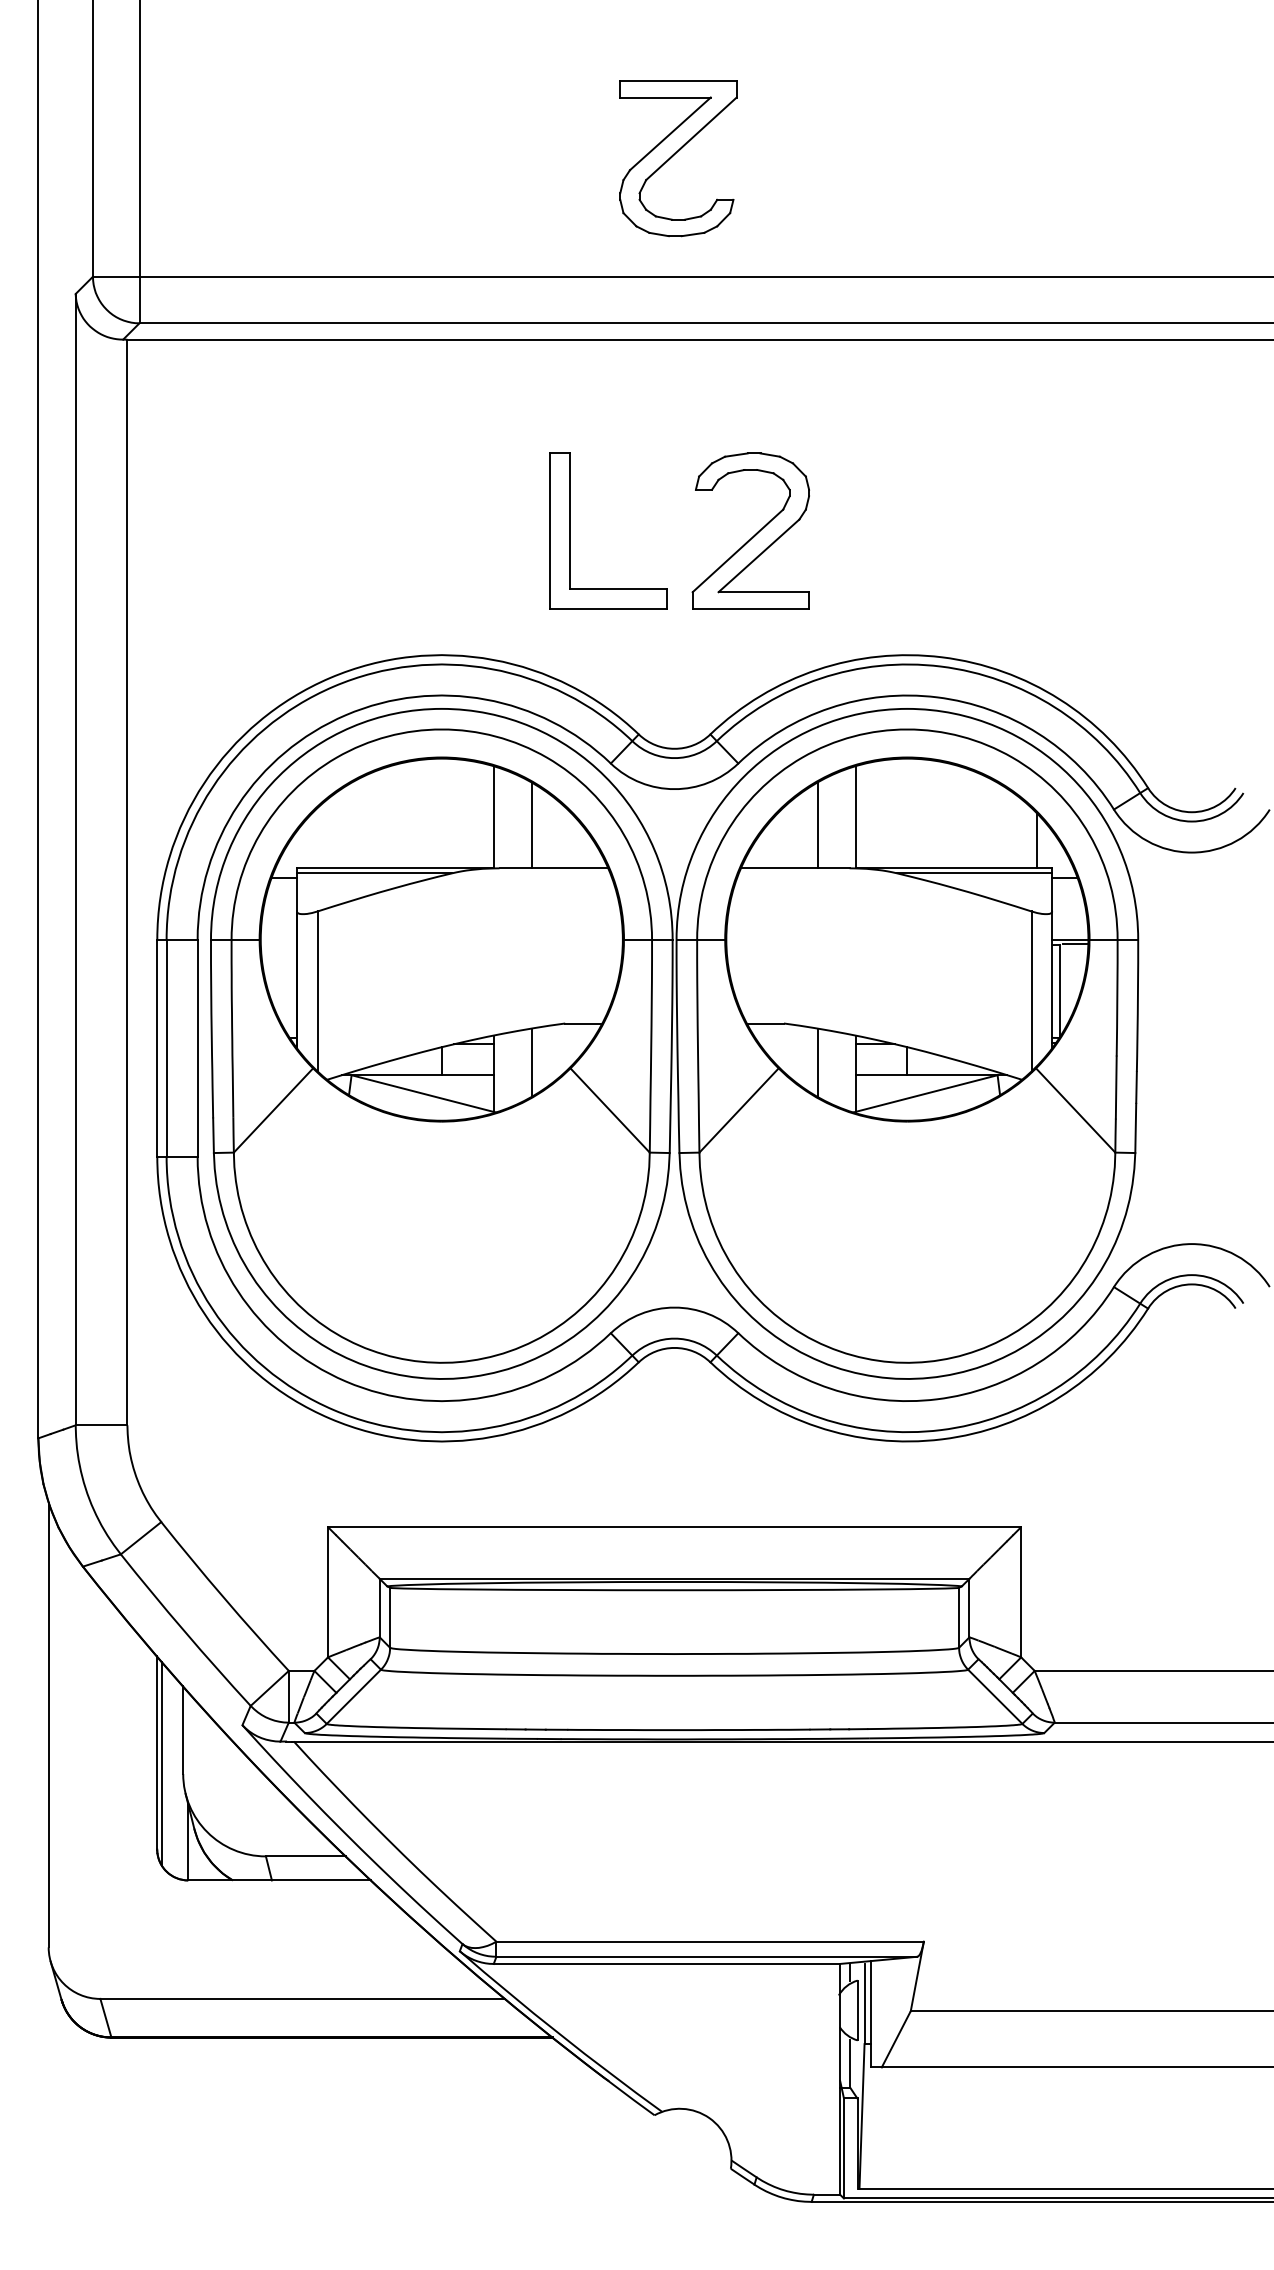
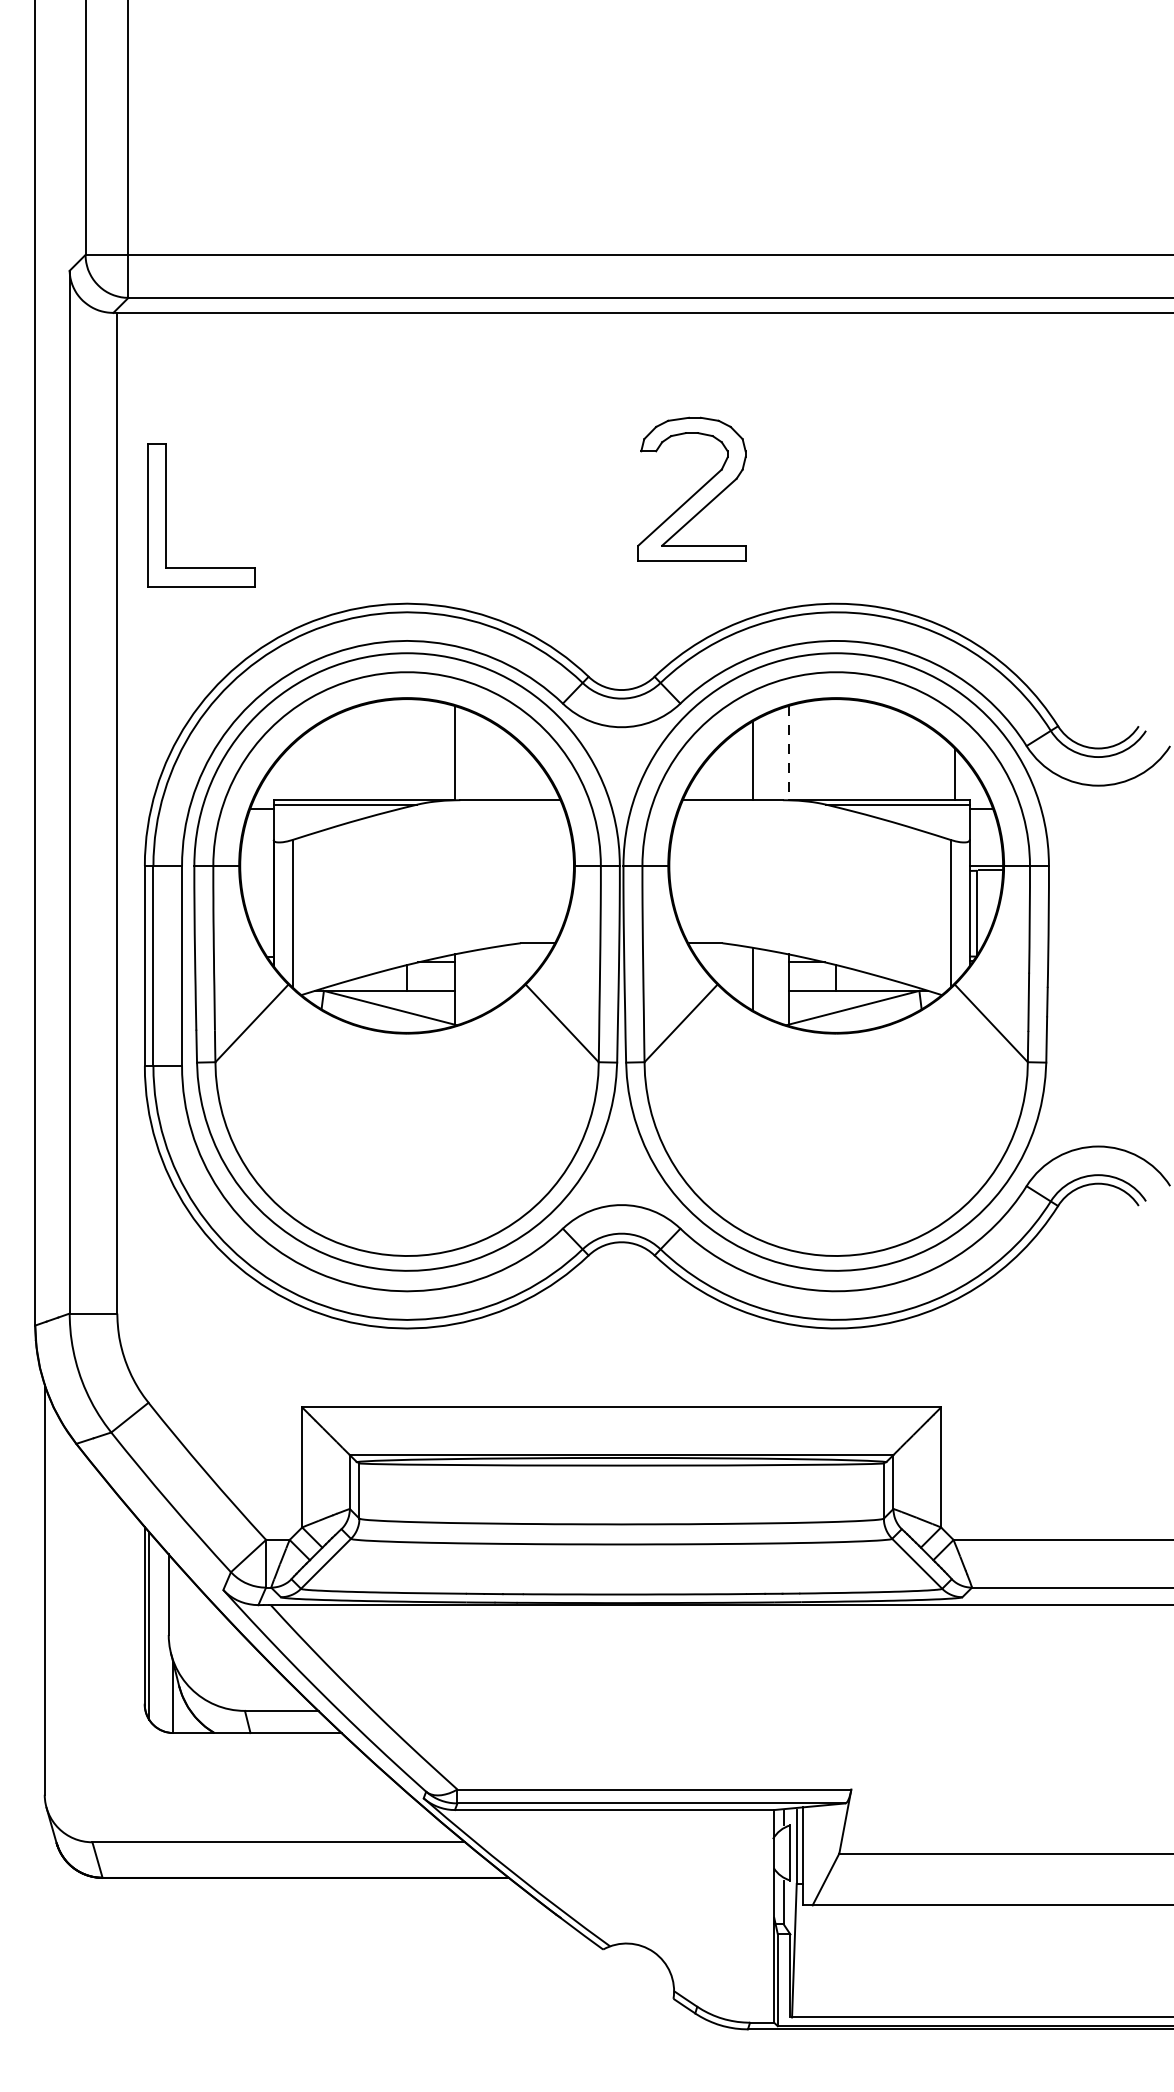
part: (678, 158) -> (625, 145), removed
part: (570, 530) -> (166, 514), moved
line: (855, 817) -> (788, 753), solid -> dashed
line: (531, 825) -> (489, 760), removed
line: (531, 1062) -> (489, 979), removed

